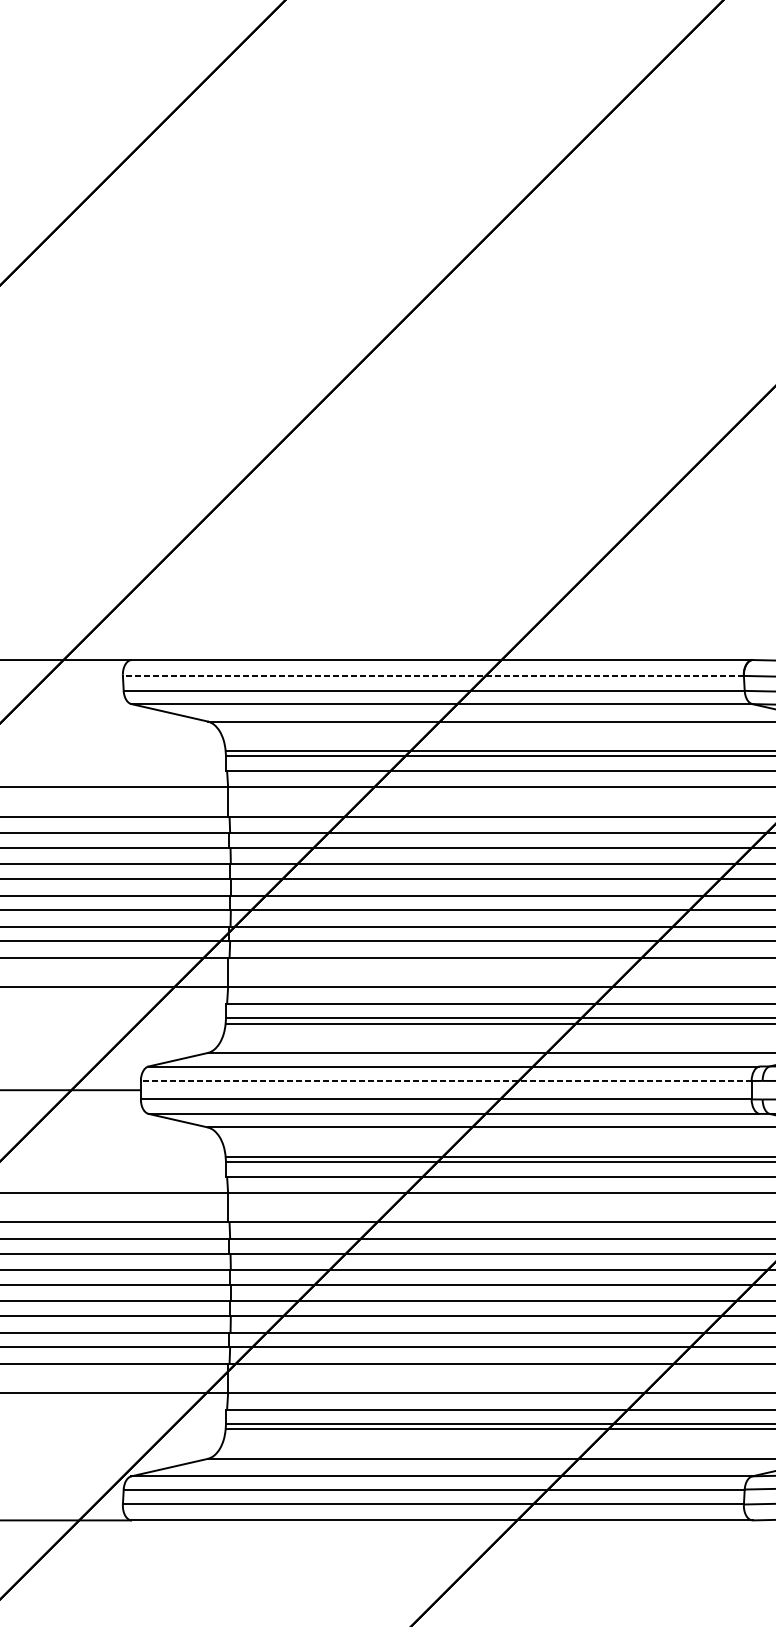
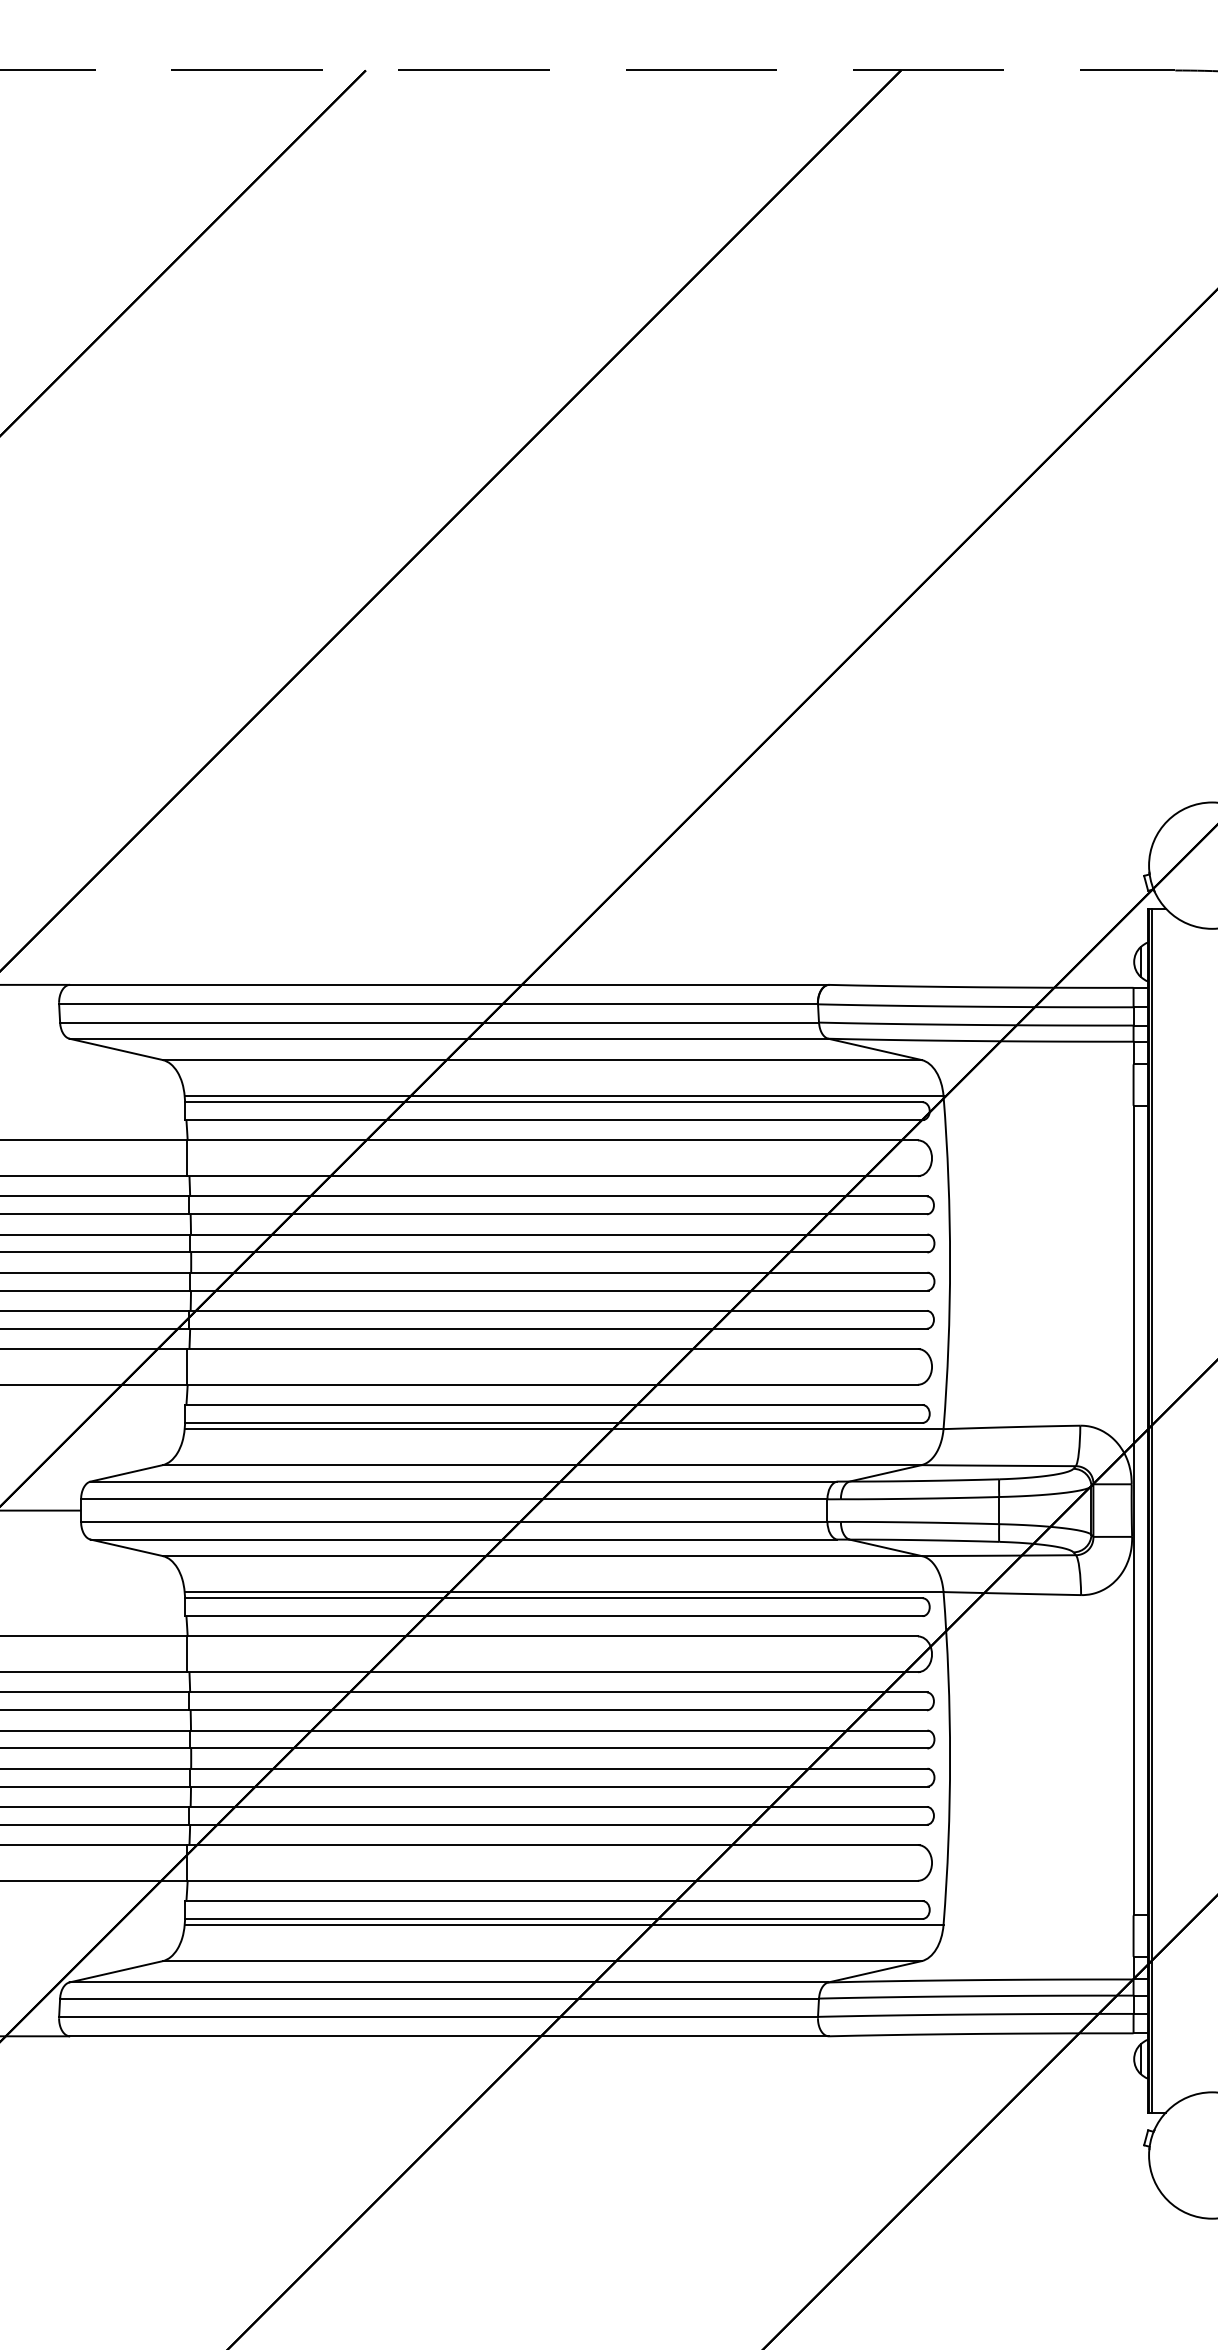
line: (433, 676) -> (438, 1004), dashed -> solid
line: (445, 1081) -> (453, 1499), dashed -> solid

